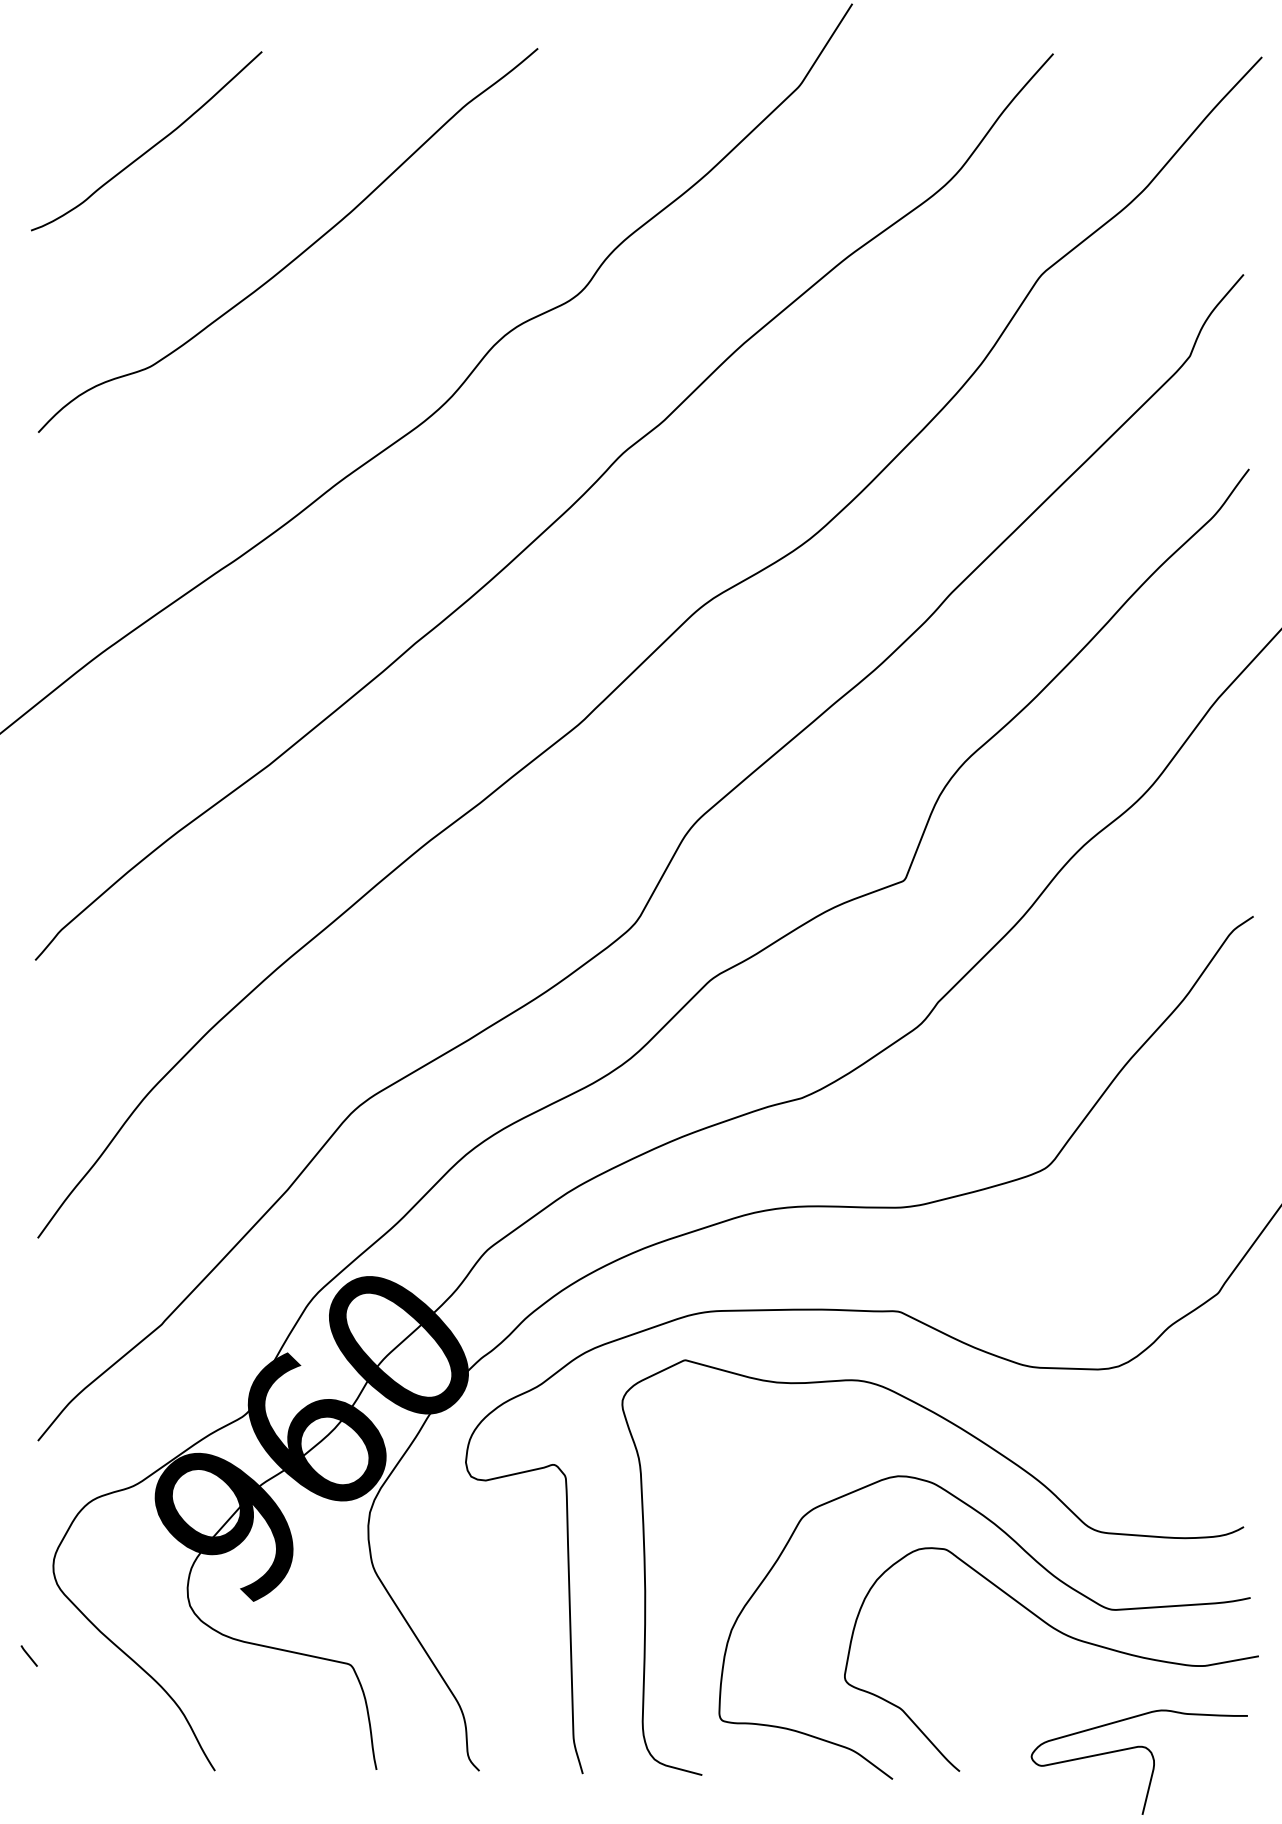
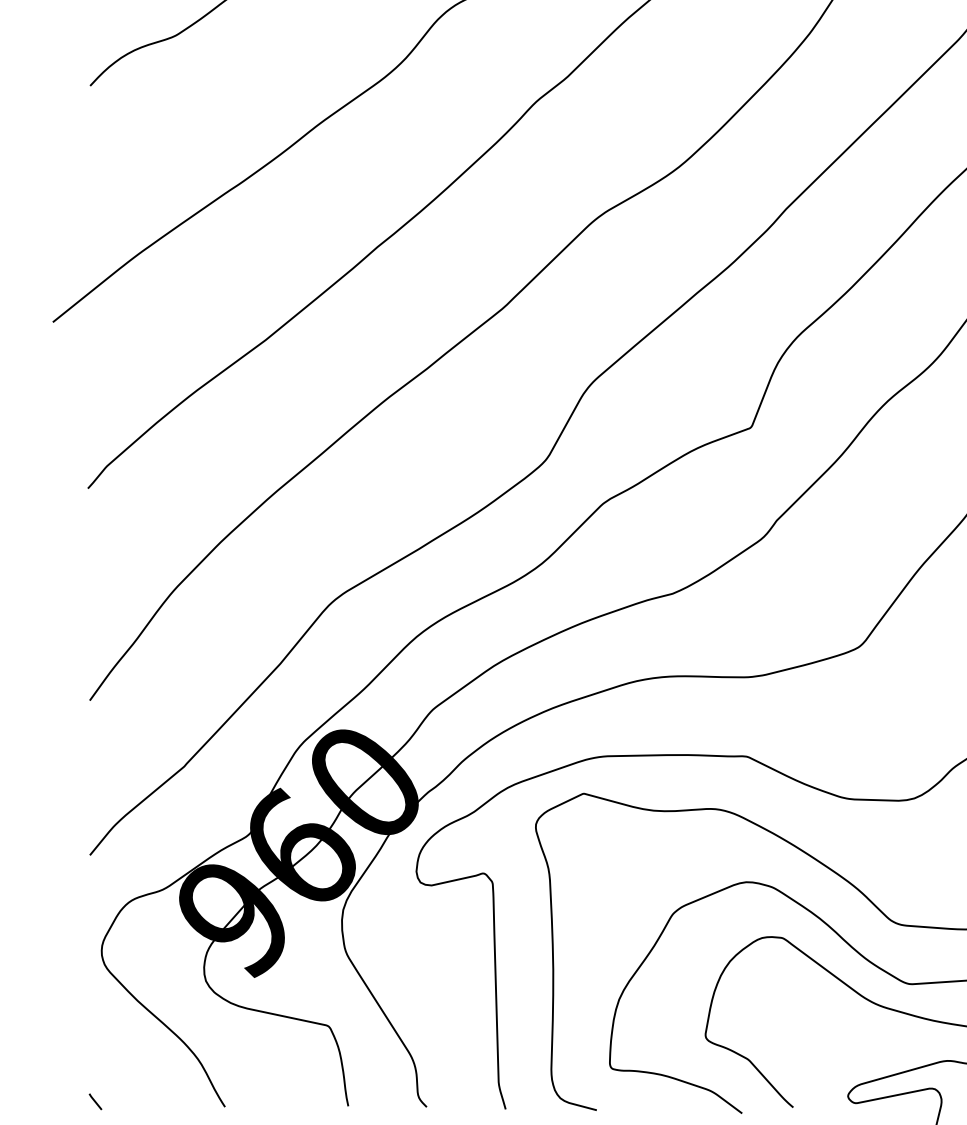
line: (28, 1655) -> (94, 1101), moved

